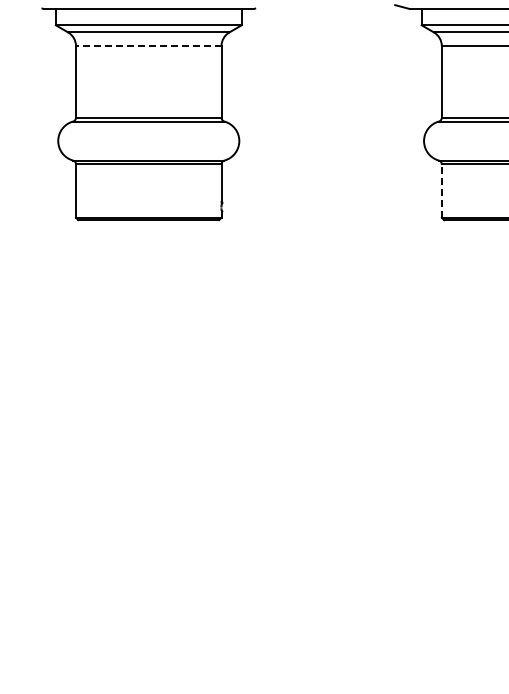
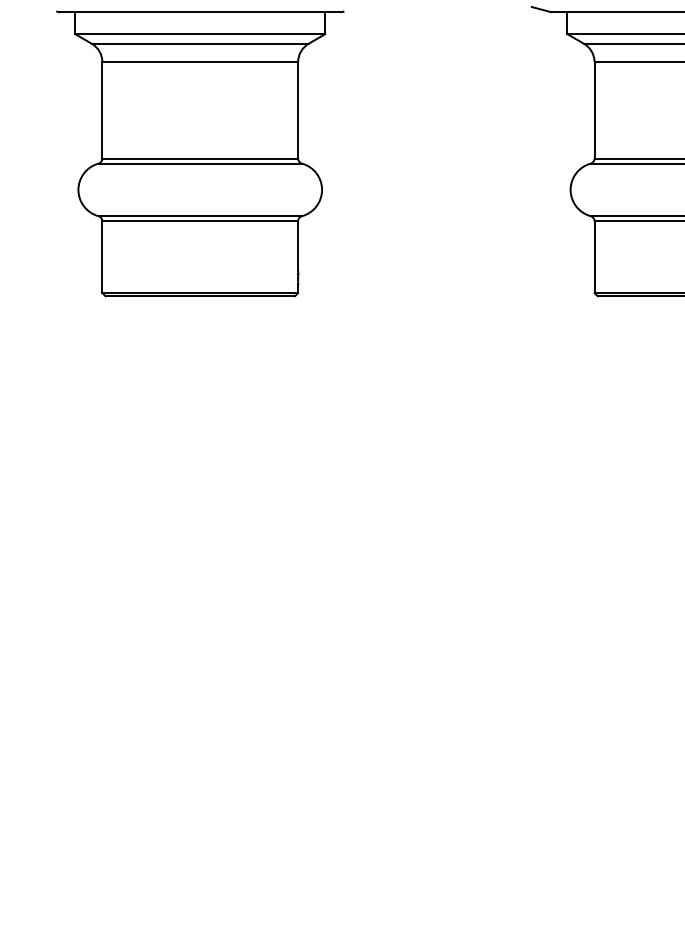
line: (148, 46) -> (199, 62), dashed -> solid
line: (441, 191) -> (594, 257), dashed -> solid

